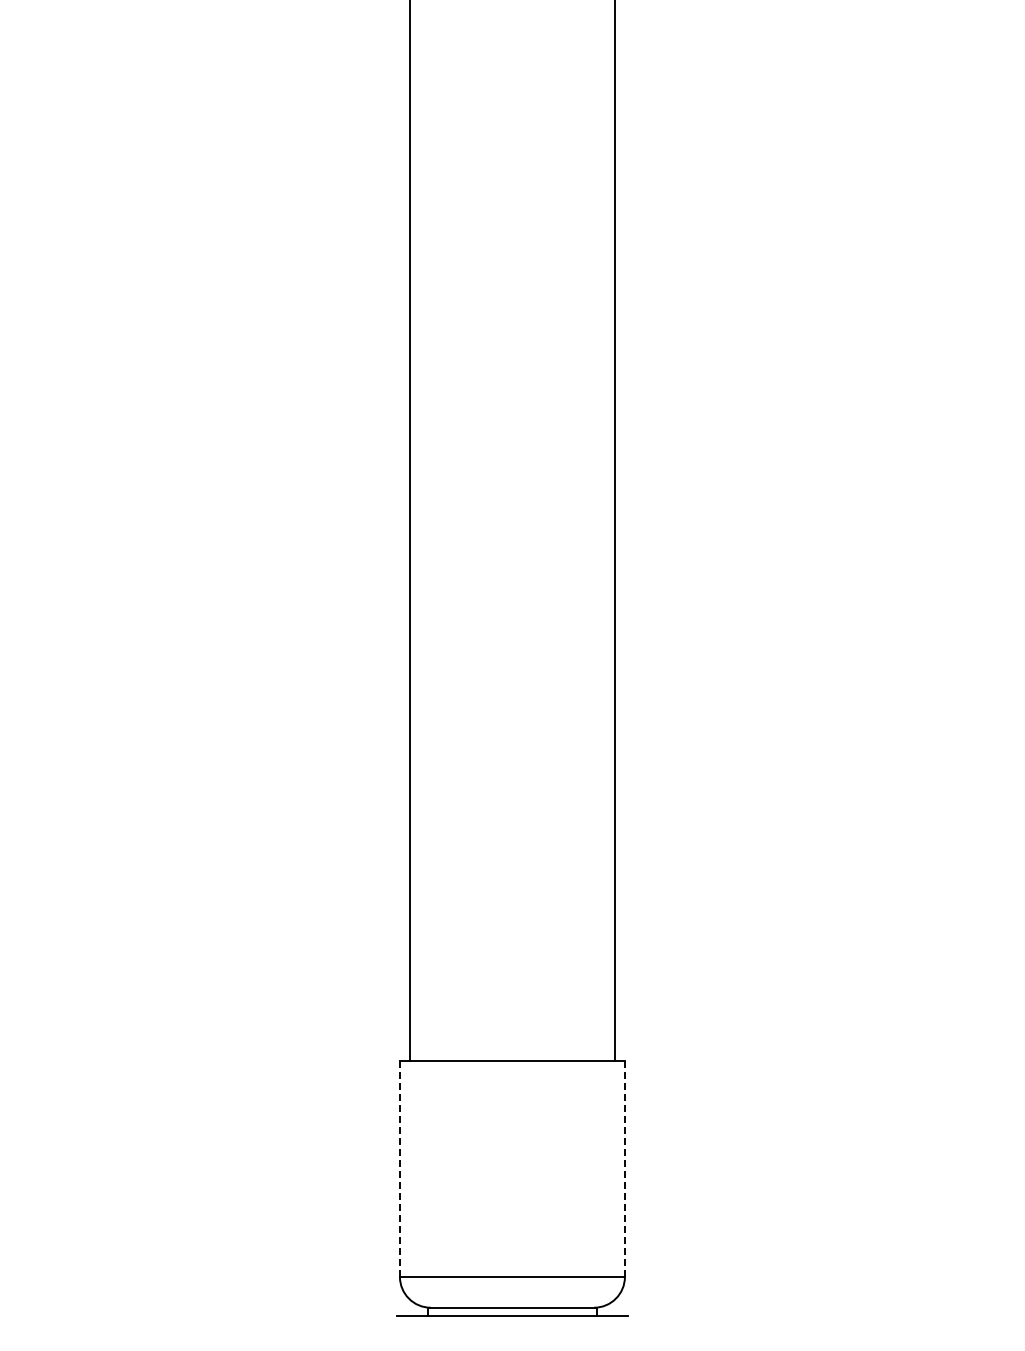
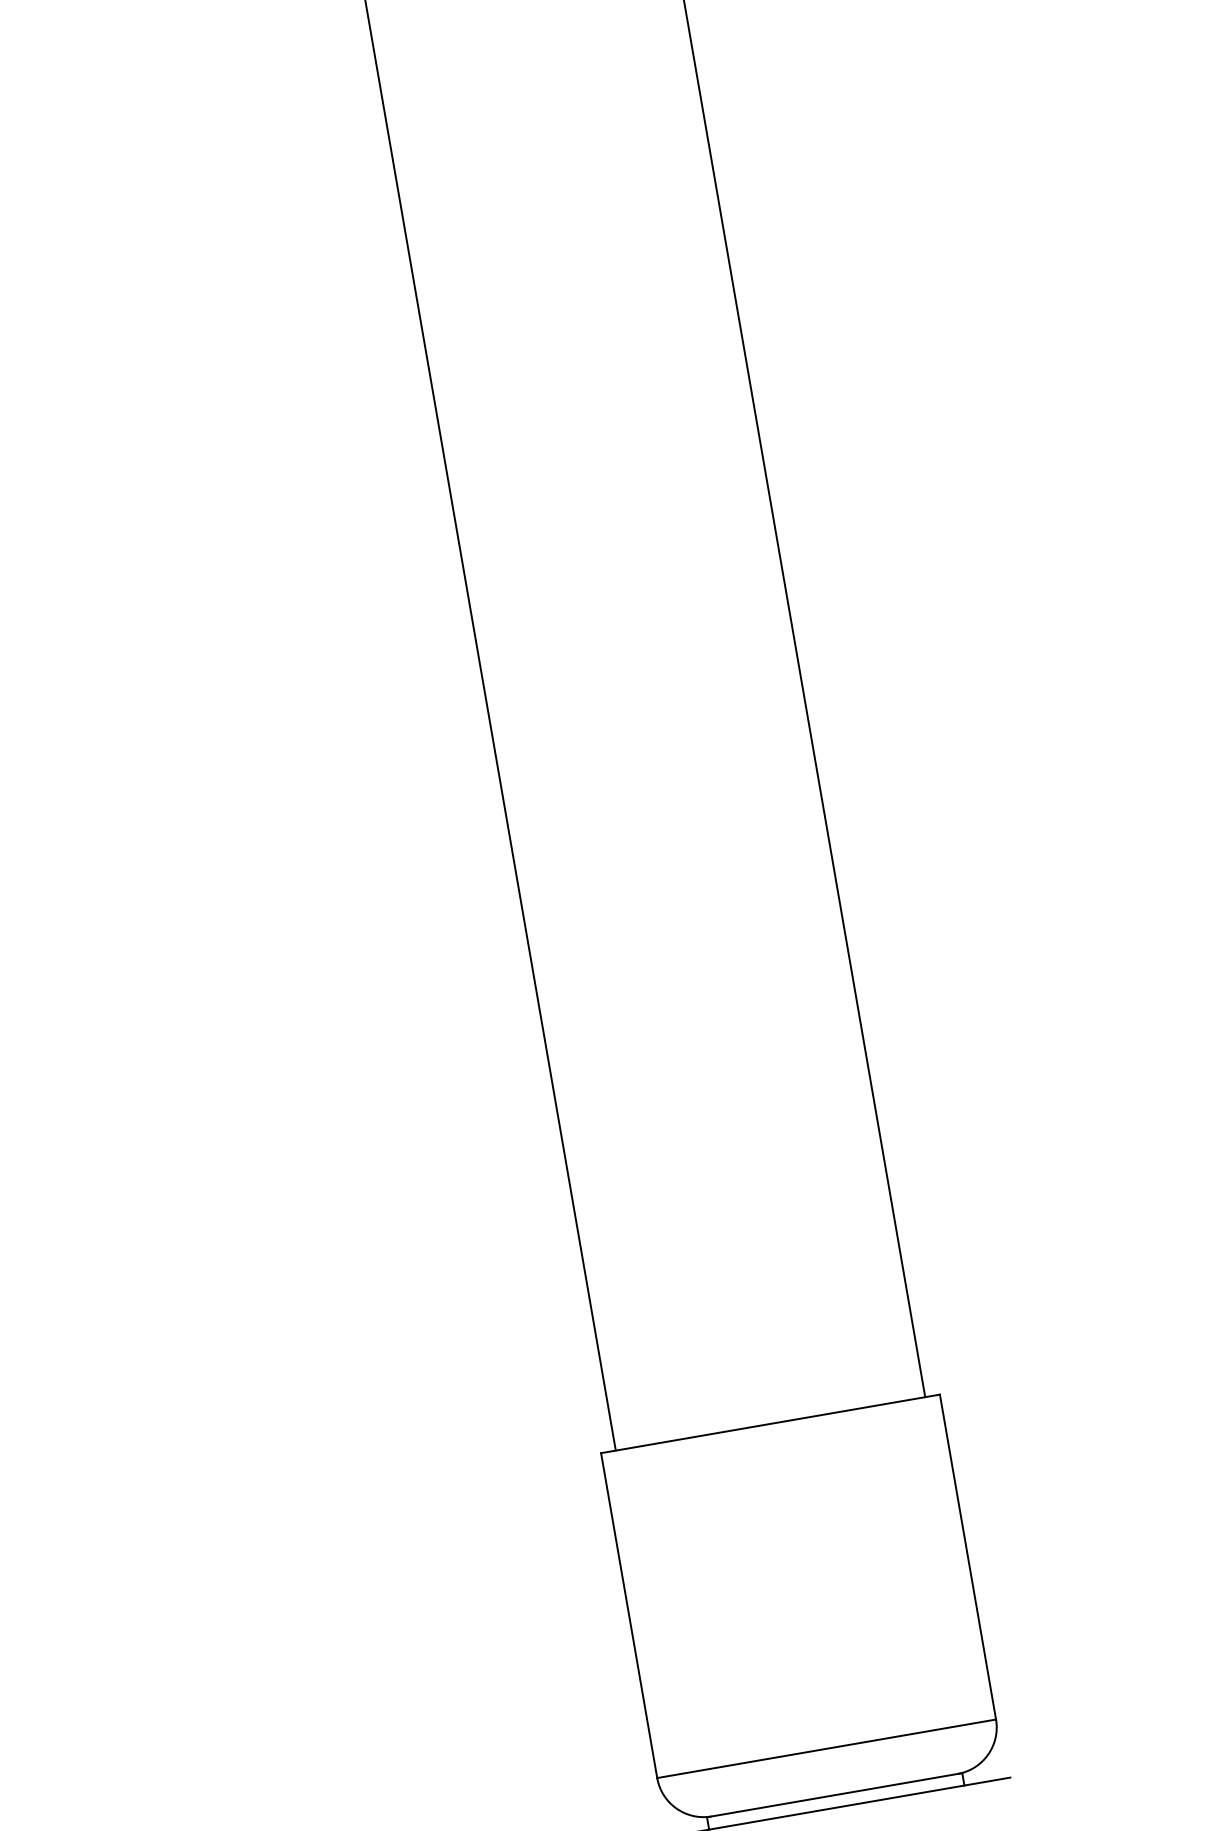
line: (399, 1169) -> (628, 1616), dashed -> solid
line: (624, 1169) -> (967, 1557), dashed -> solid

